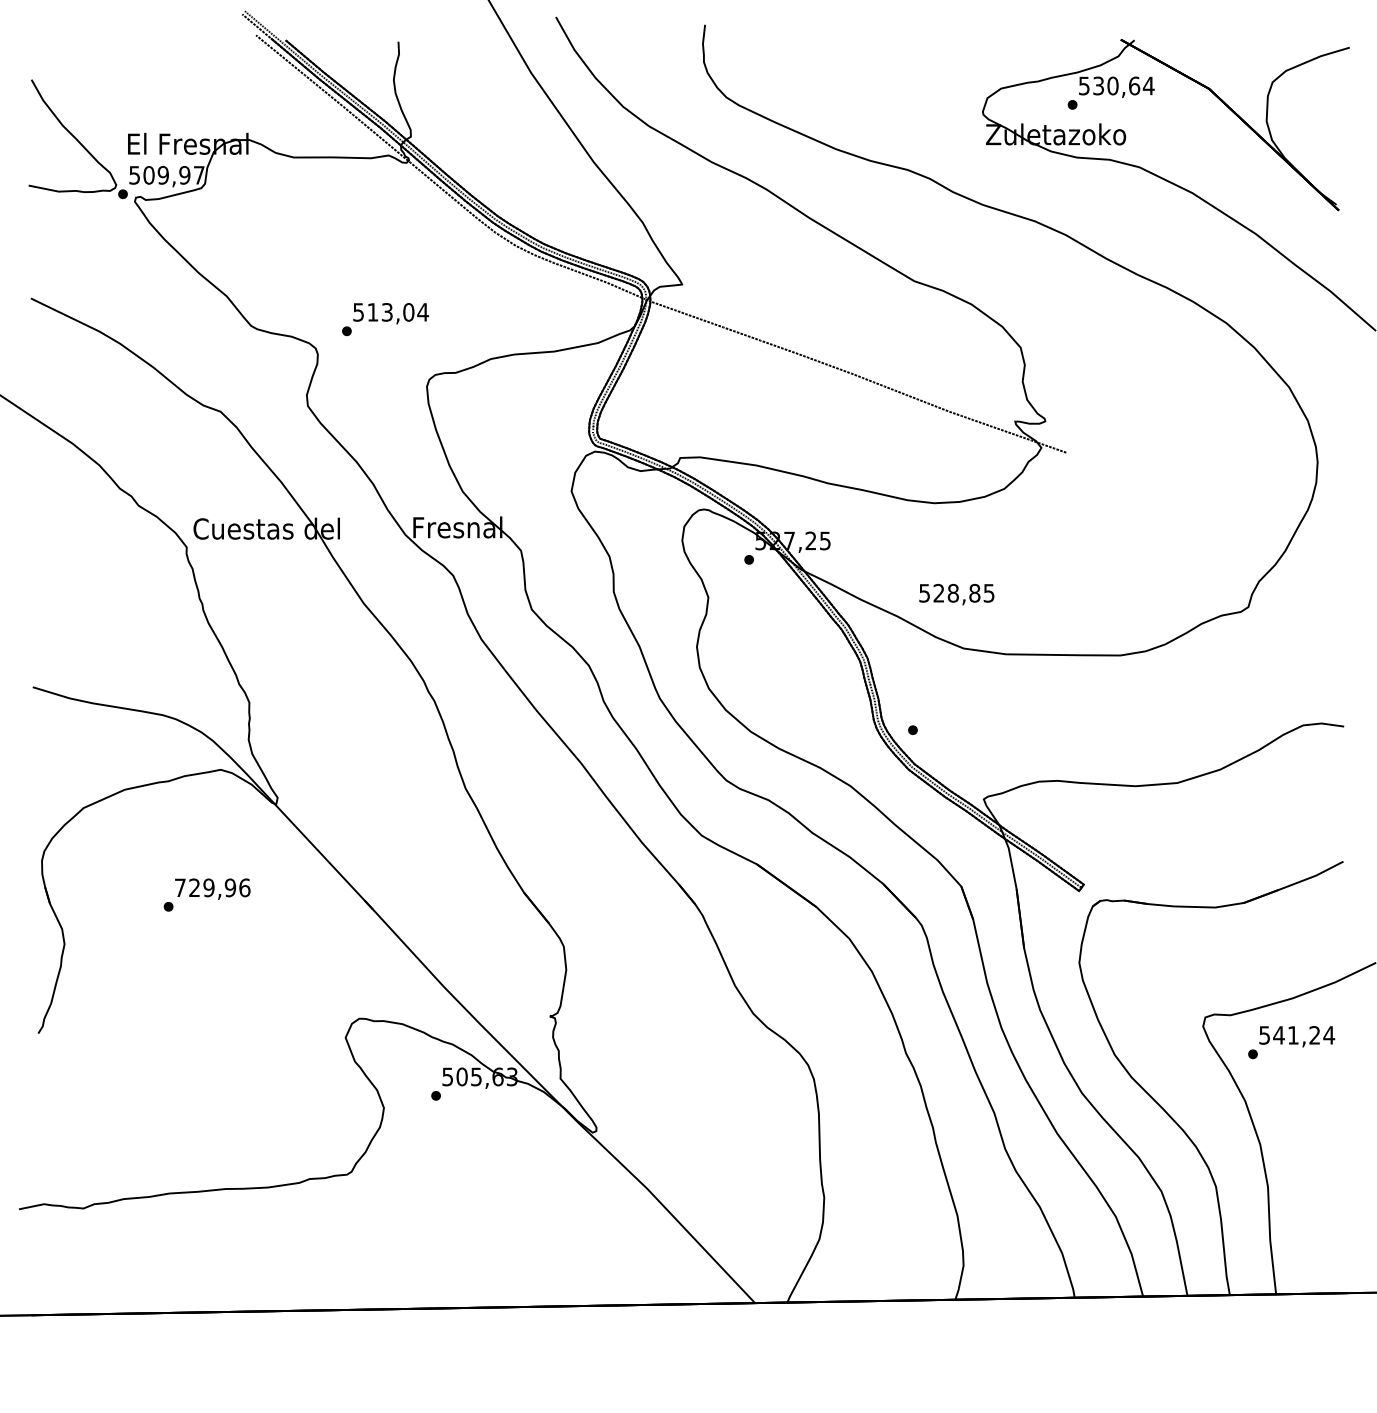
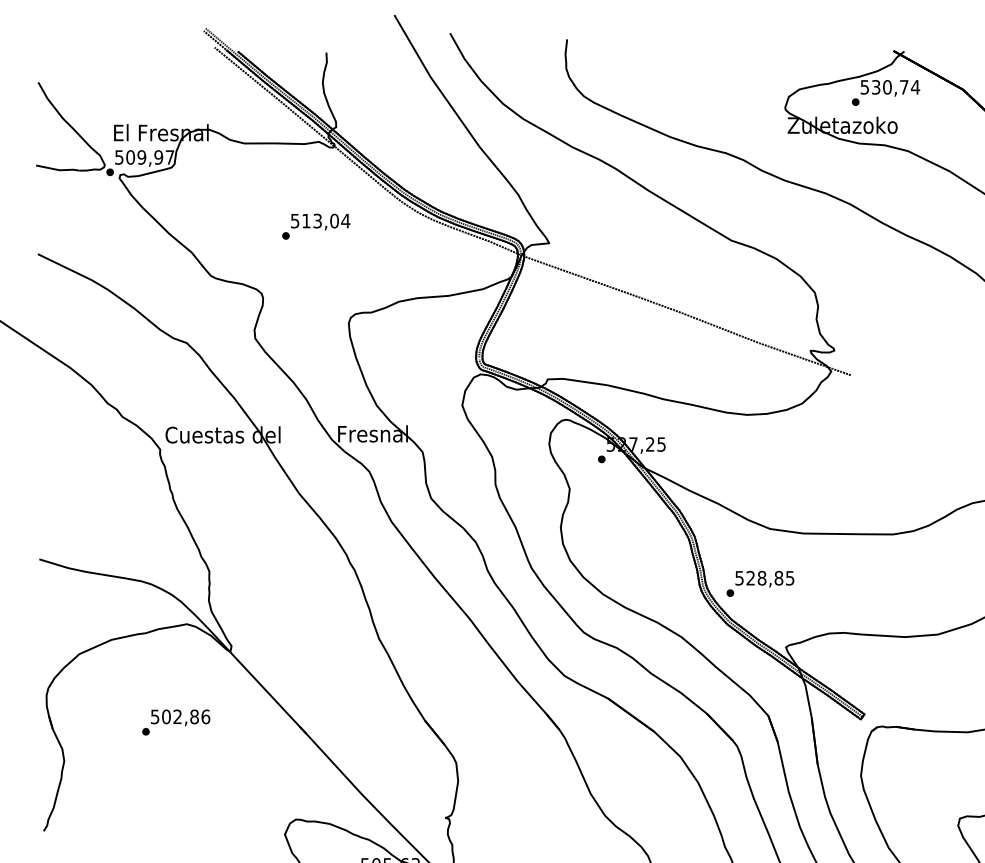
text: (1134, 85) -> (904, 86), 530,64 -> 530,74
text: (385, 319) -> (316, 226), moved
text: (956, 594) -> (764, 579), moved
text: (205, 887) -> (174, 716), 729,96 -> 502,86

